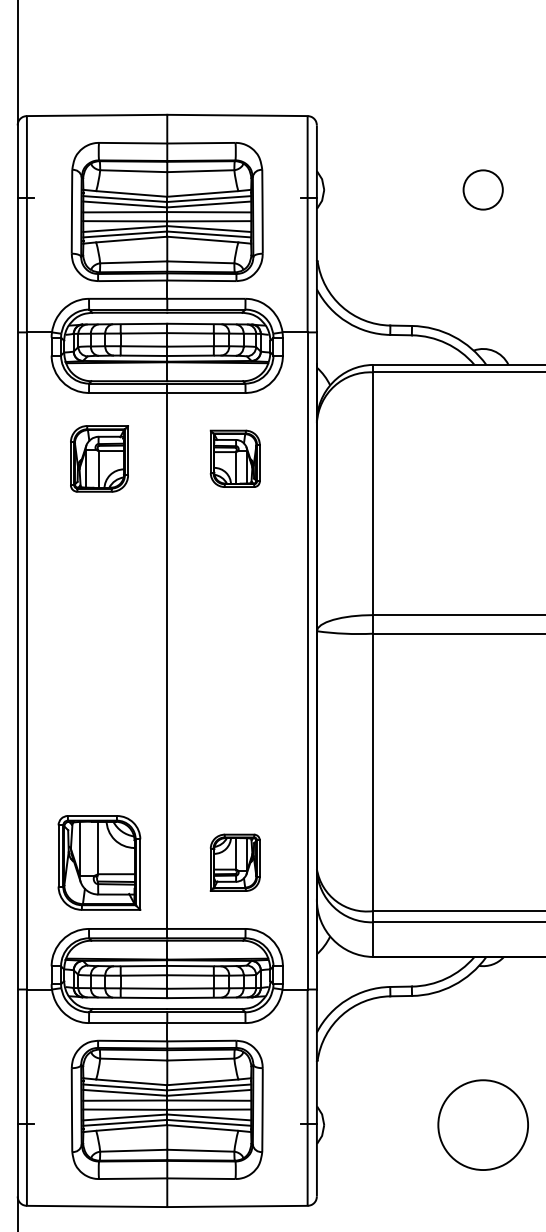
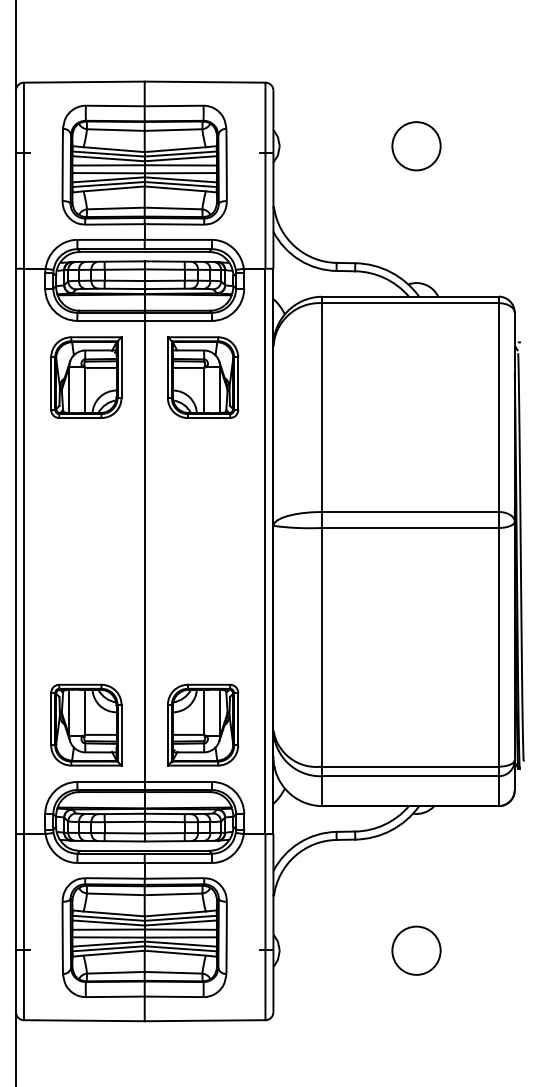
circle: (483, 190) -> (416, 146), size x1.43
part: (99, 458) -> (86, 377), size x1.43
part: (235, 458) -> (203, 377), size x1.67
part: (235, 862) -> (203, 724), size x1.67
circle: (483, 1124) -> (416, 950), size x0.62

